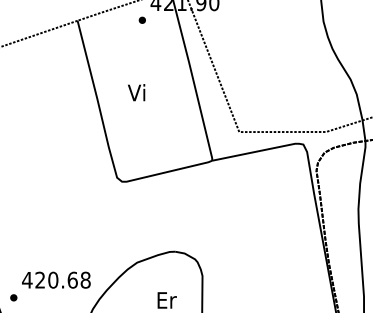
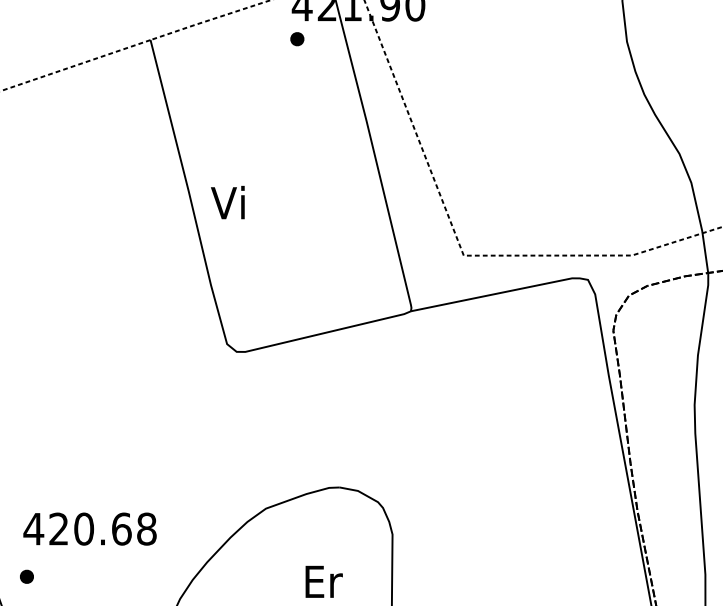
part: (141, 19) -> (295, 37), moved
text: (136, 92) -> (227, 202), moved
text: (56, 279) -> (90, 527), moved

